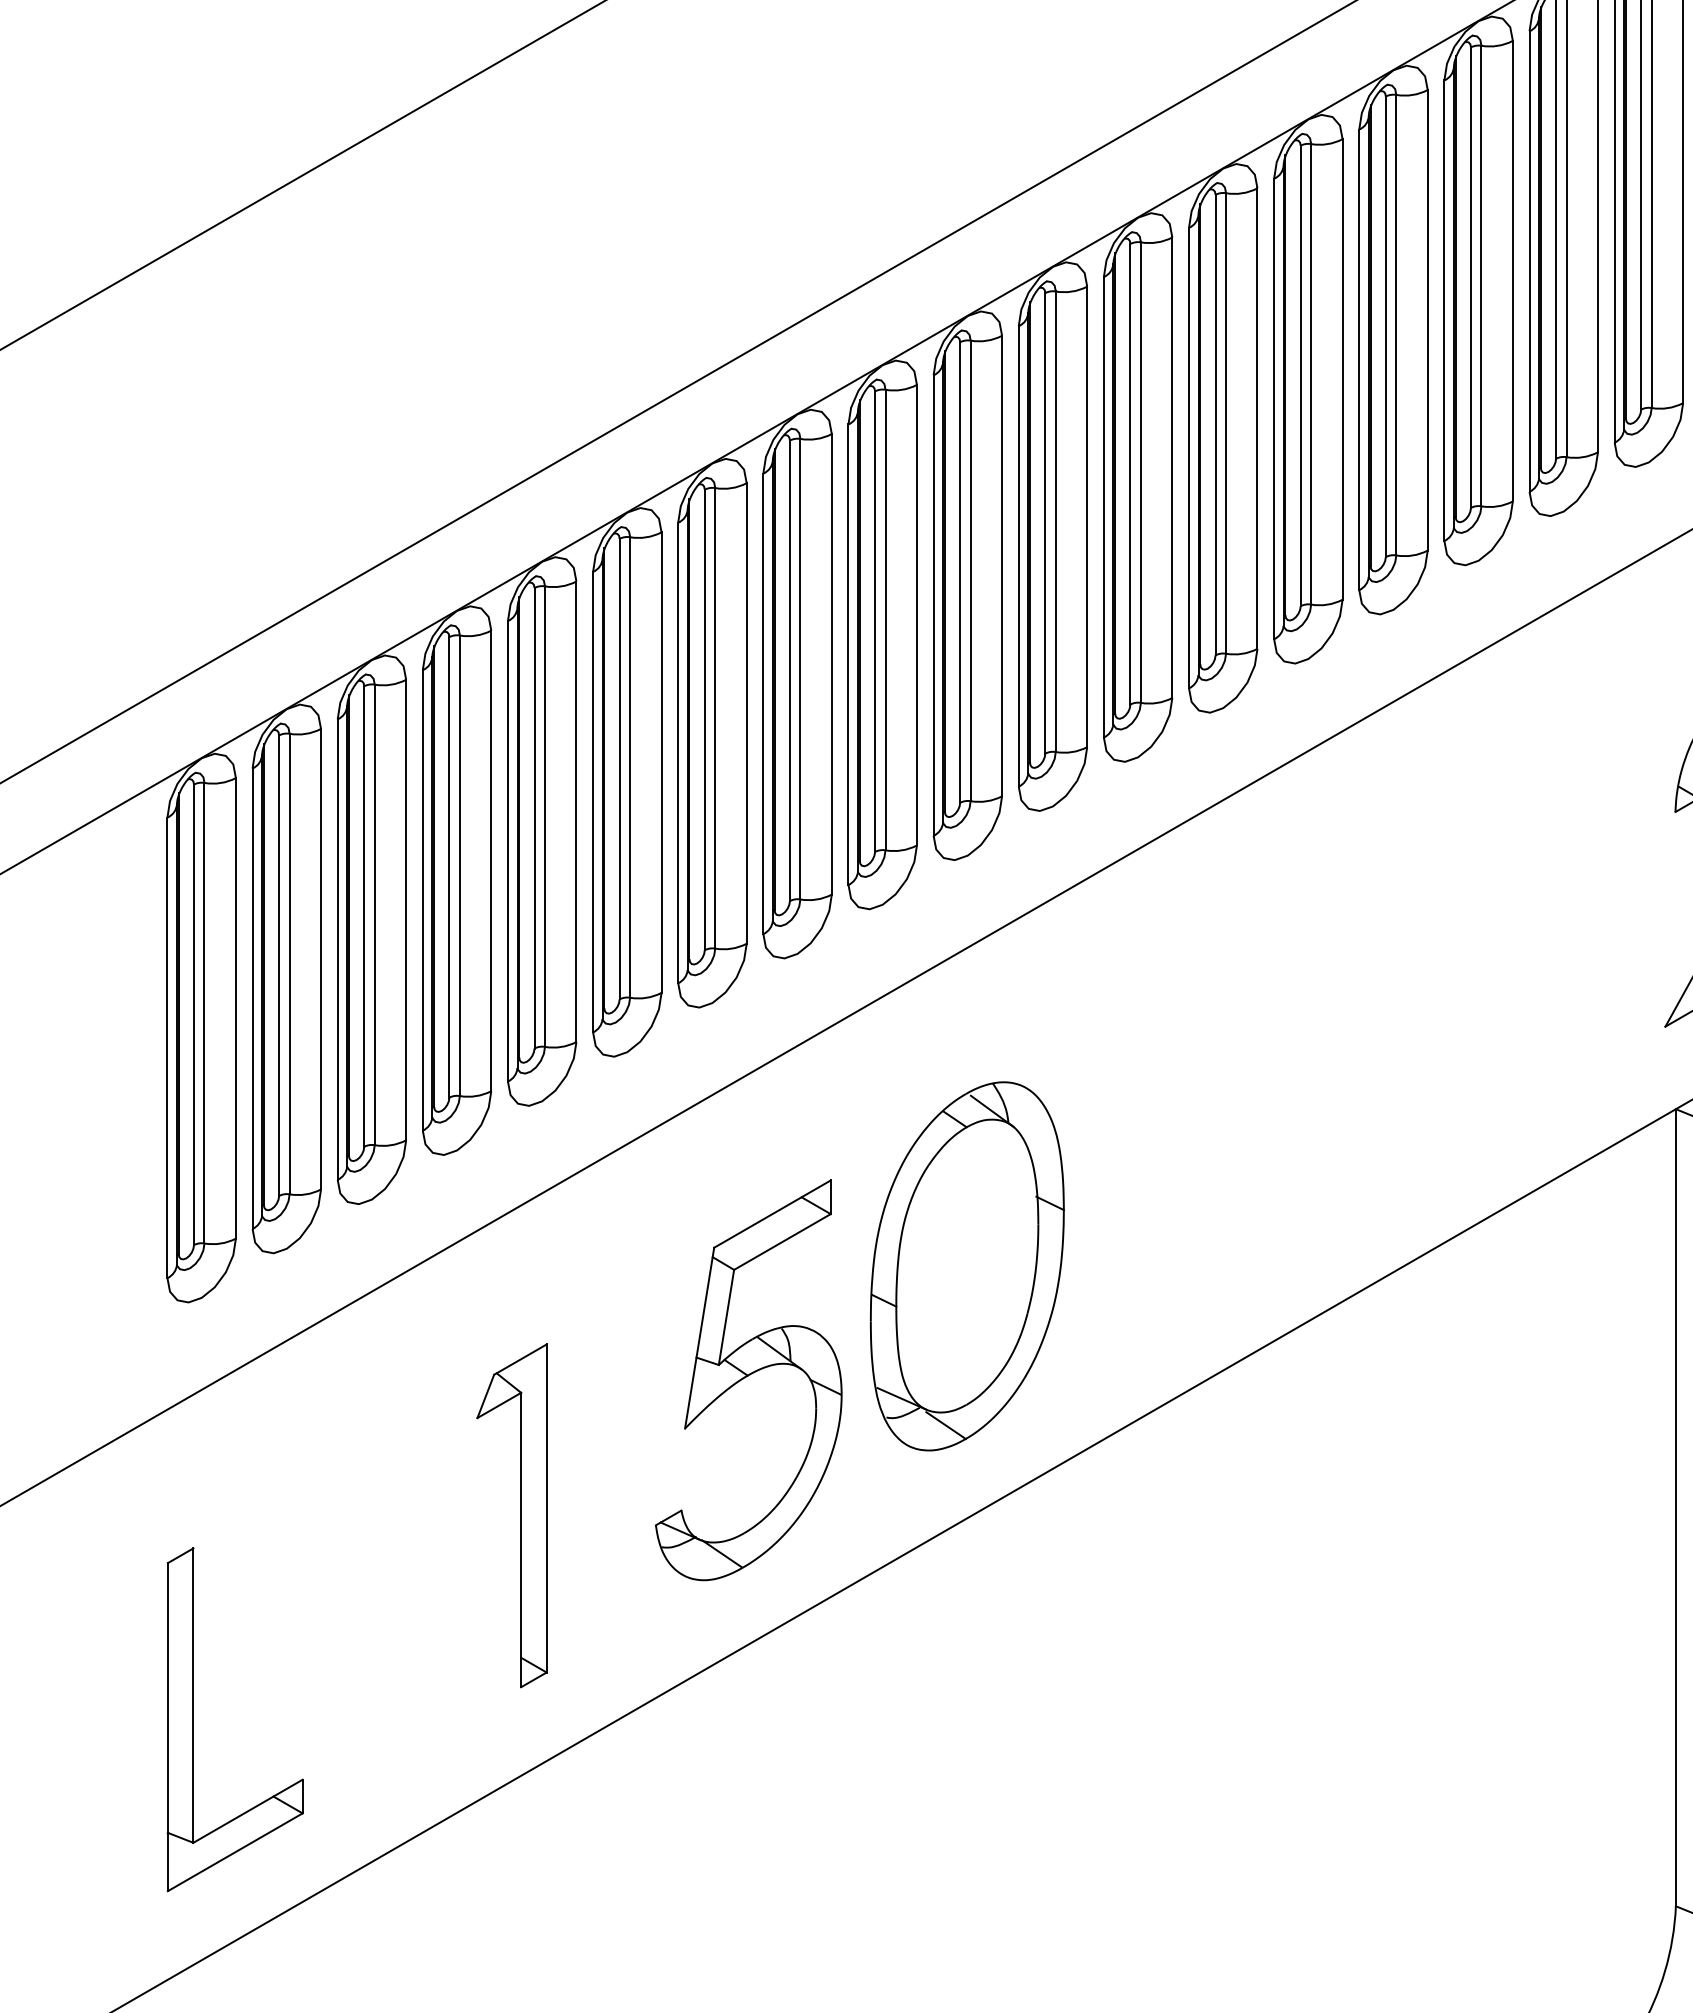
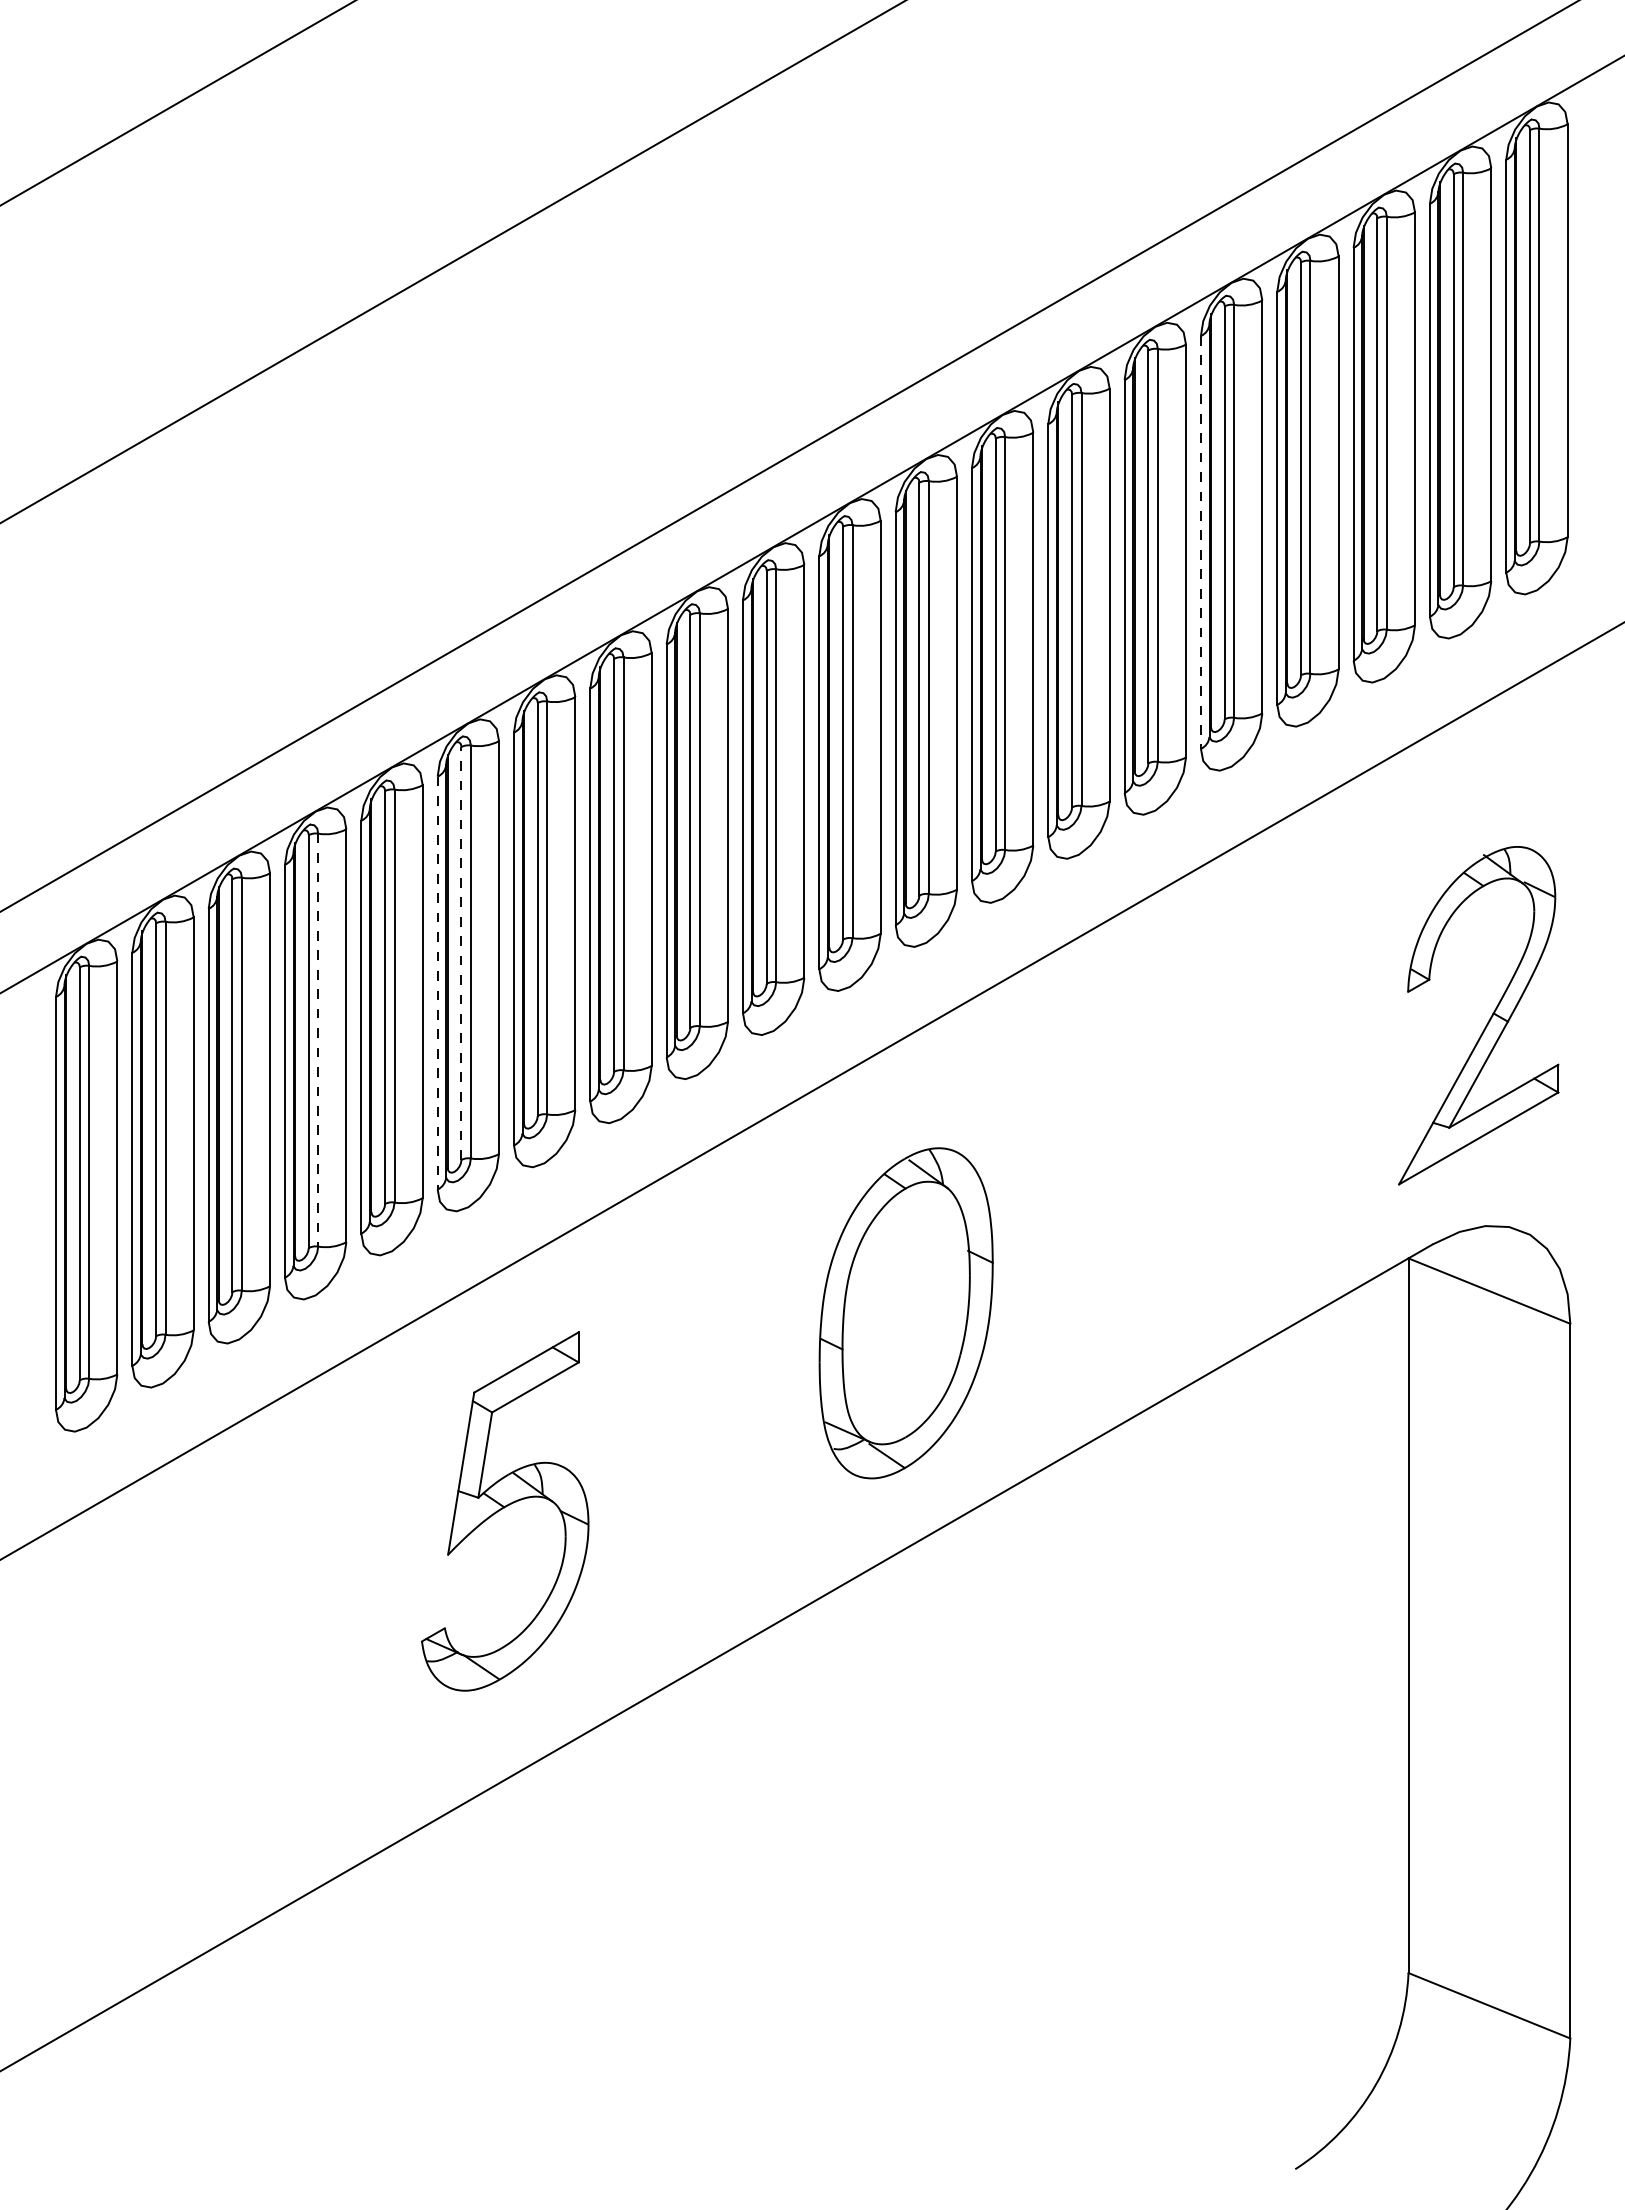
line: (1443, 310) -> (1200, 542), solid -> dashed
line: (619, 768) -> (461, 952), solid -> dashed
line: (592, 802) -> (437, 983), solid -> dashed
line: (460, 866) -> (318, 1040), solid -> dashed
part: (966, 1266) -> (905, 1313), moved
part: (749, 1380) -> (505, 1511), moved
part: (520, 1515) -> (372, 1622), removed
part: (193, 1719) -> (79, 1805), removed

